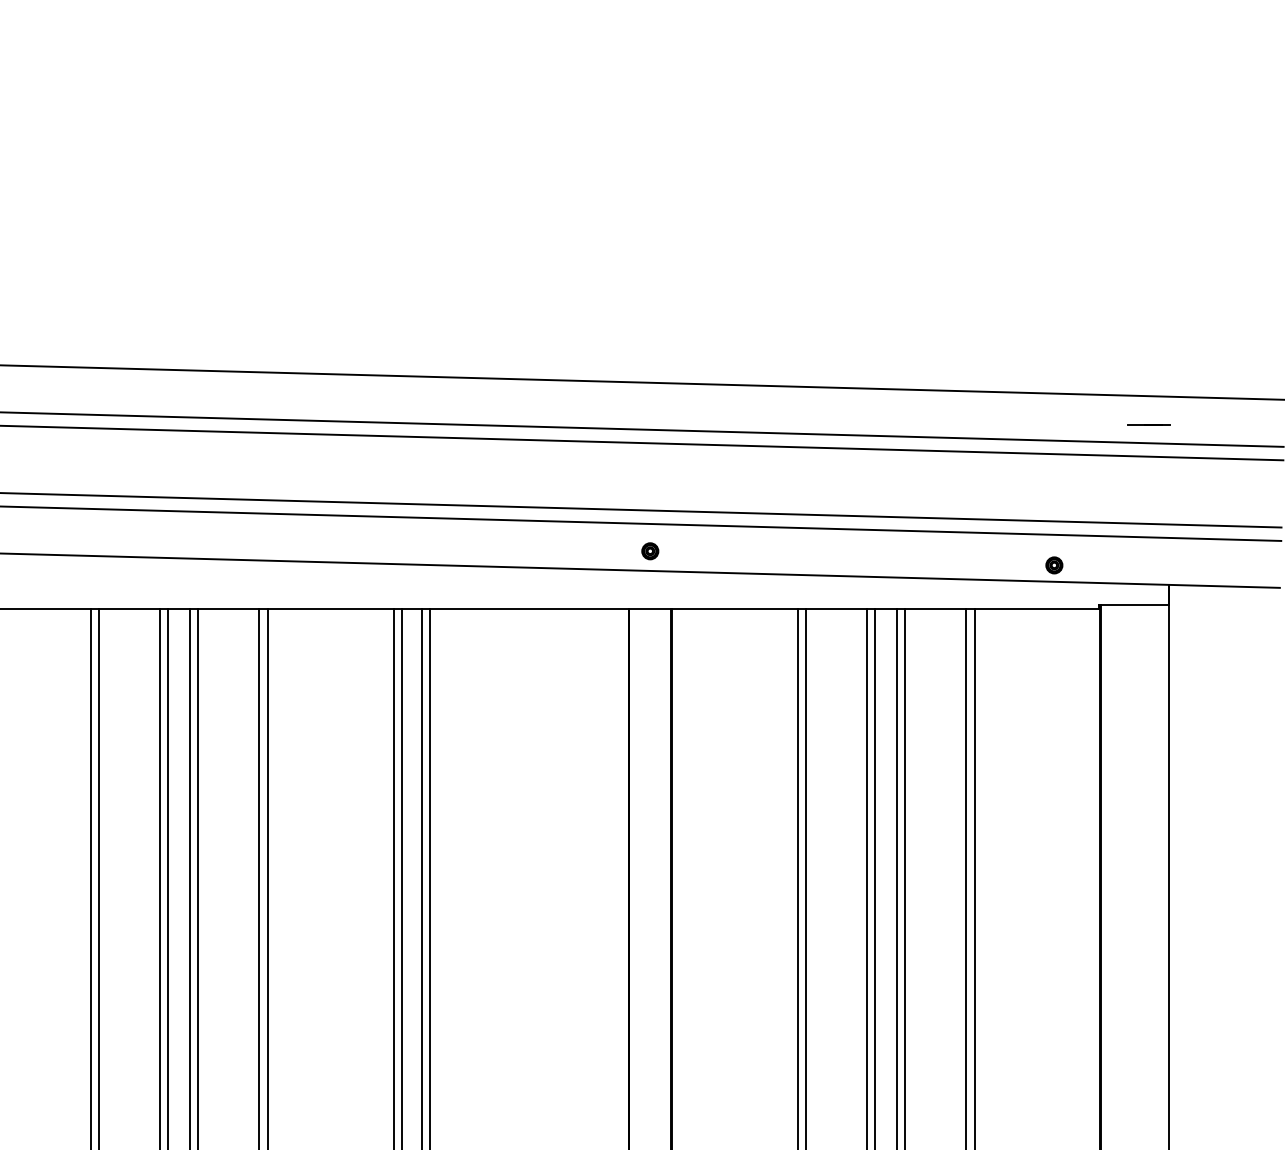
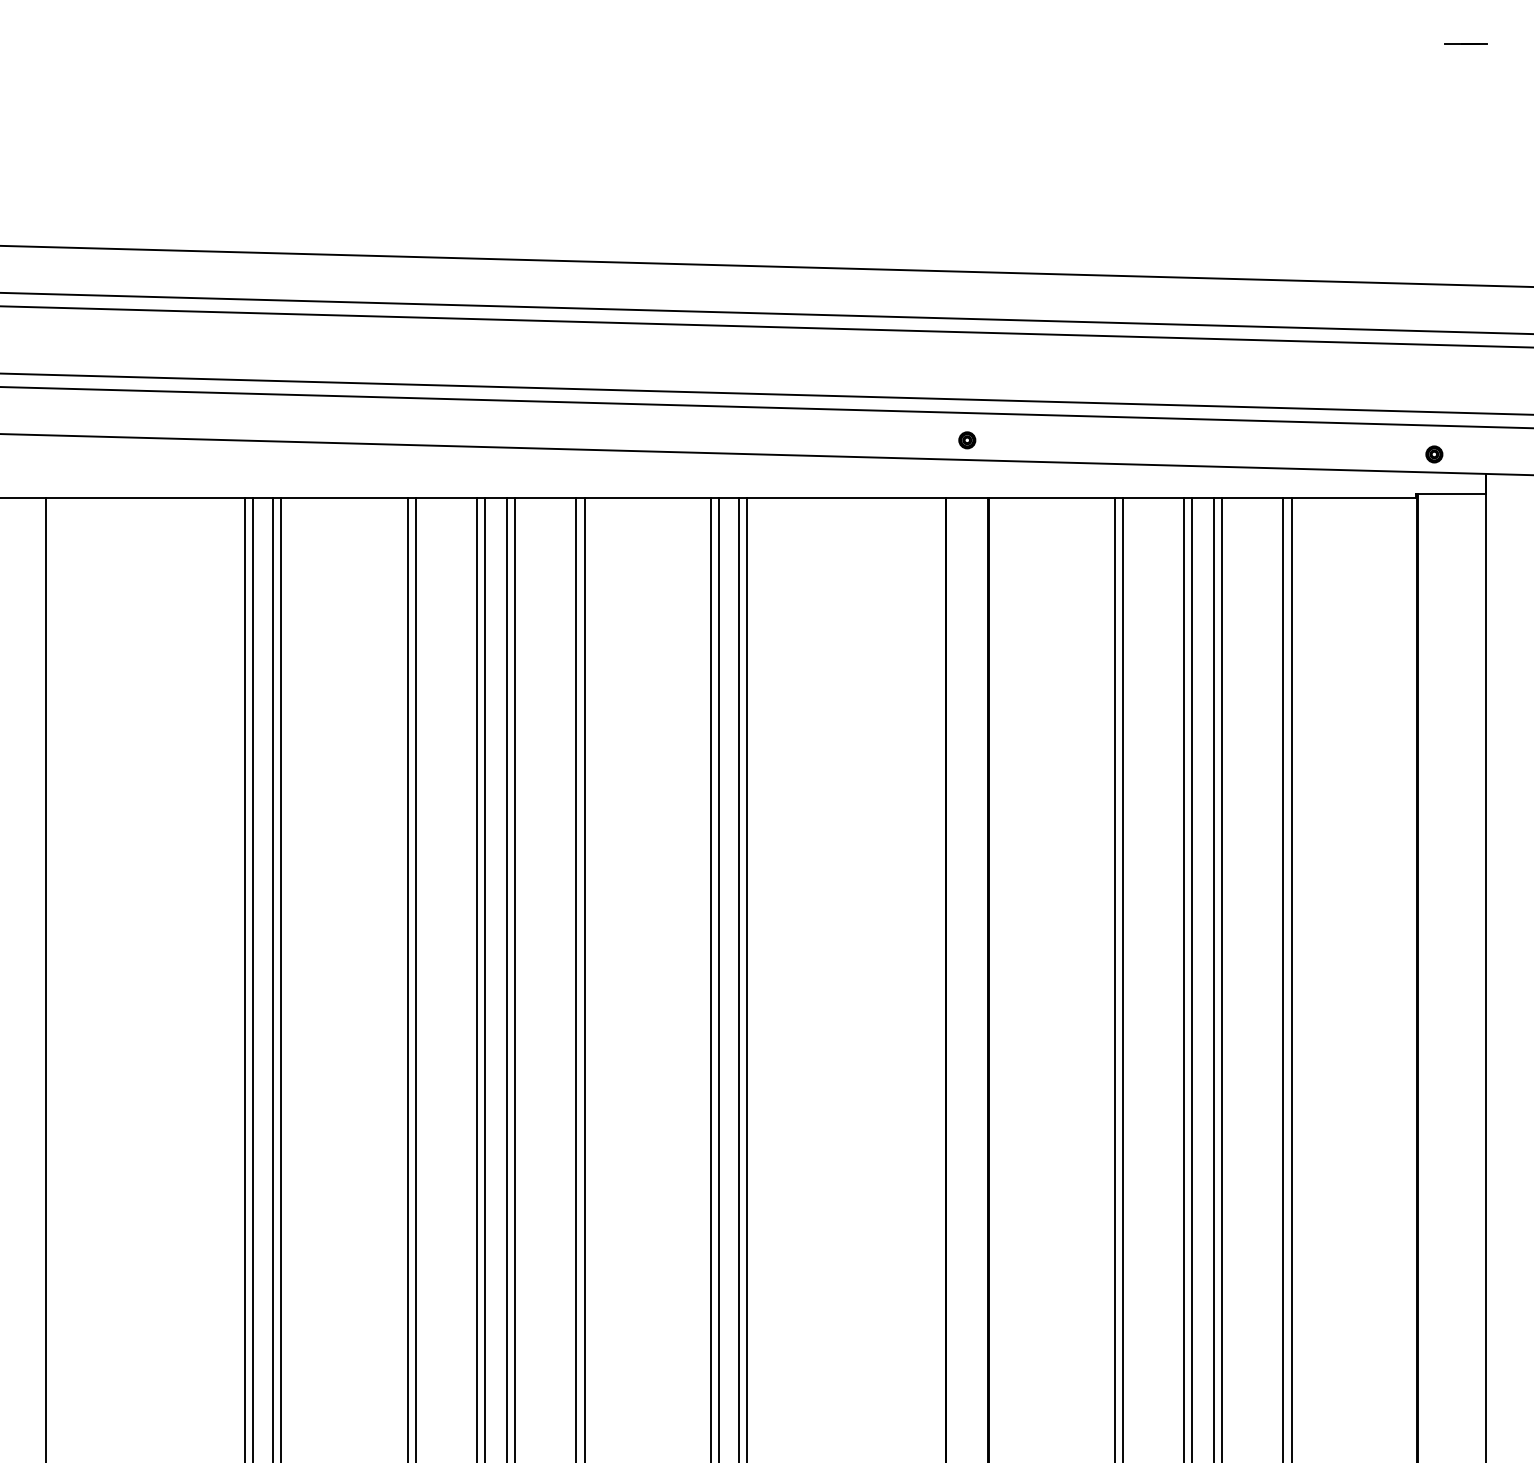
line: (1148, 424) -> (1465, 43), moved
part: (1054, 565) -> (1434, 454), moved

